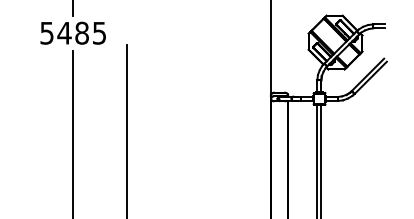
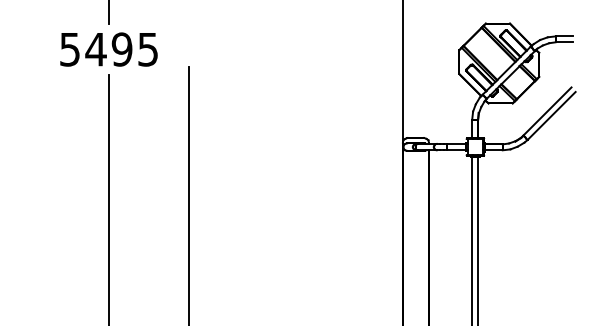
text: (81, 32) -> (121, 48), 5485 -> 5495

